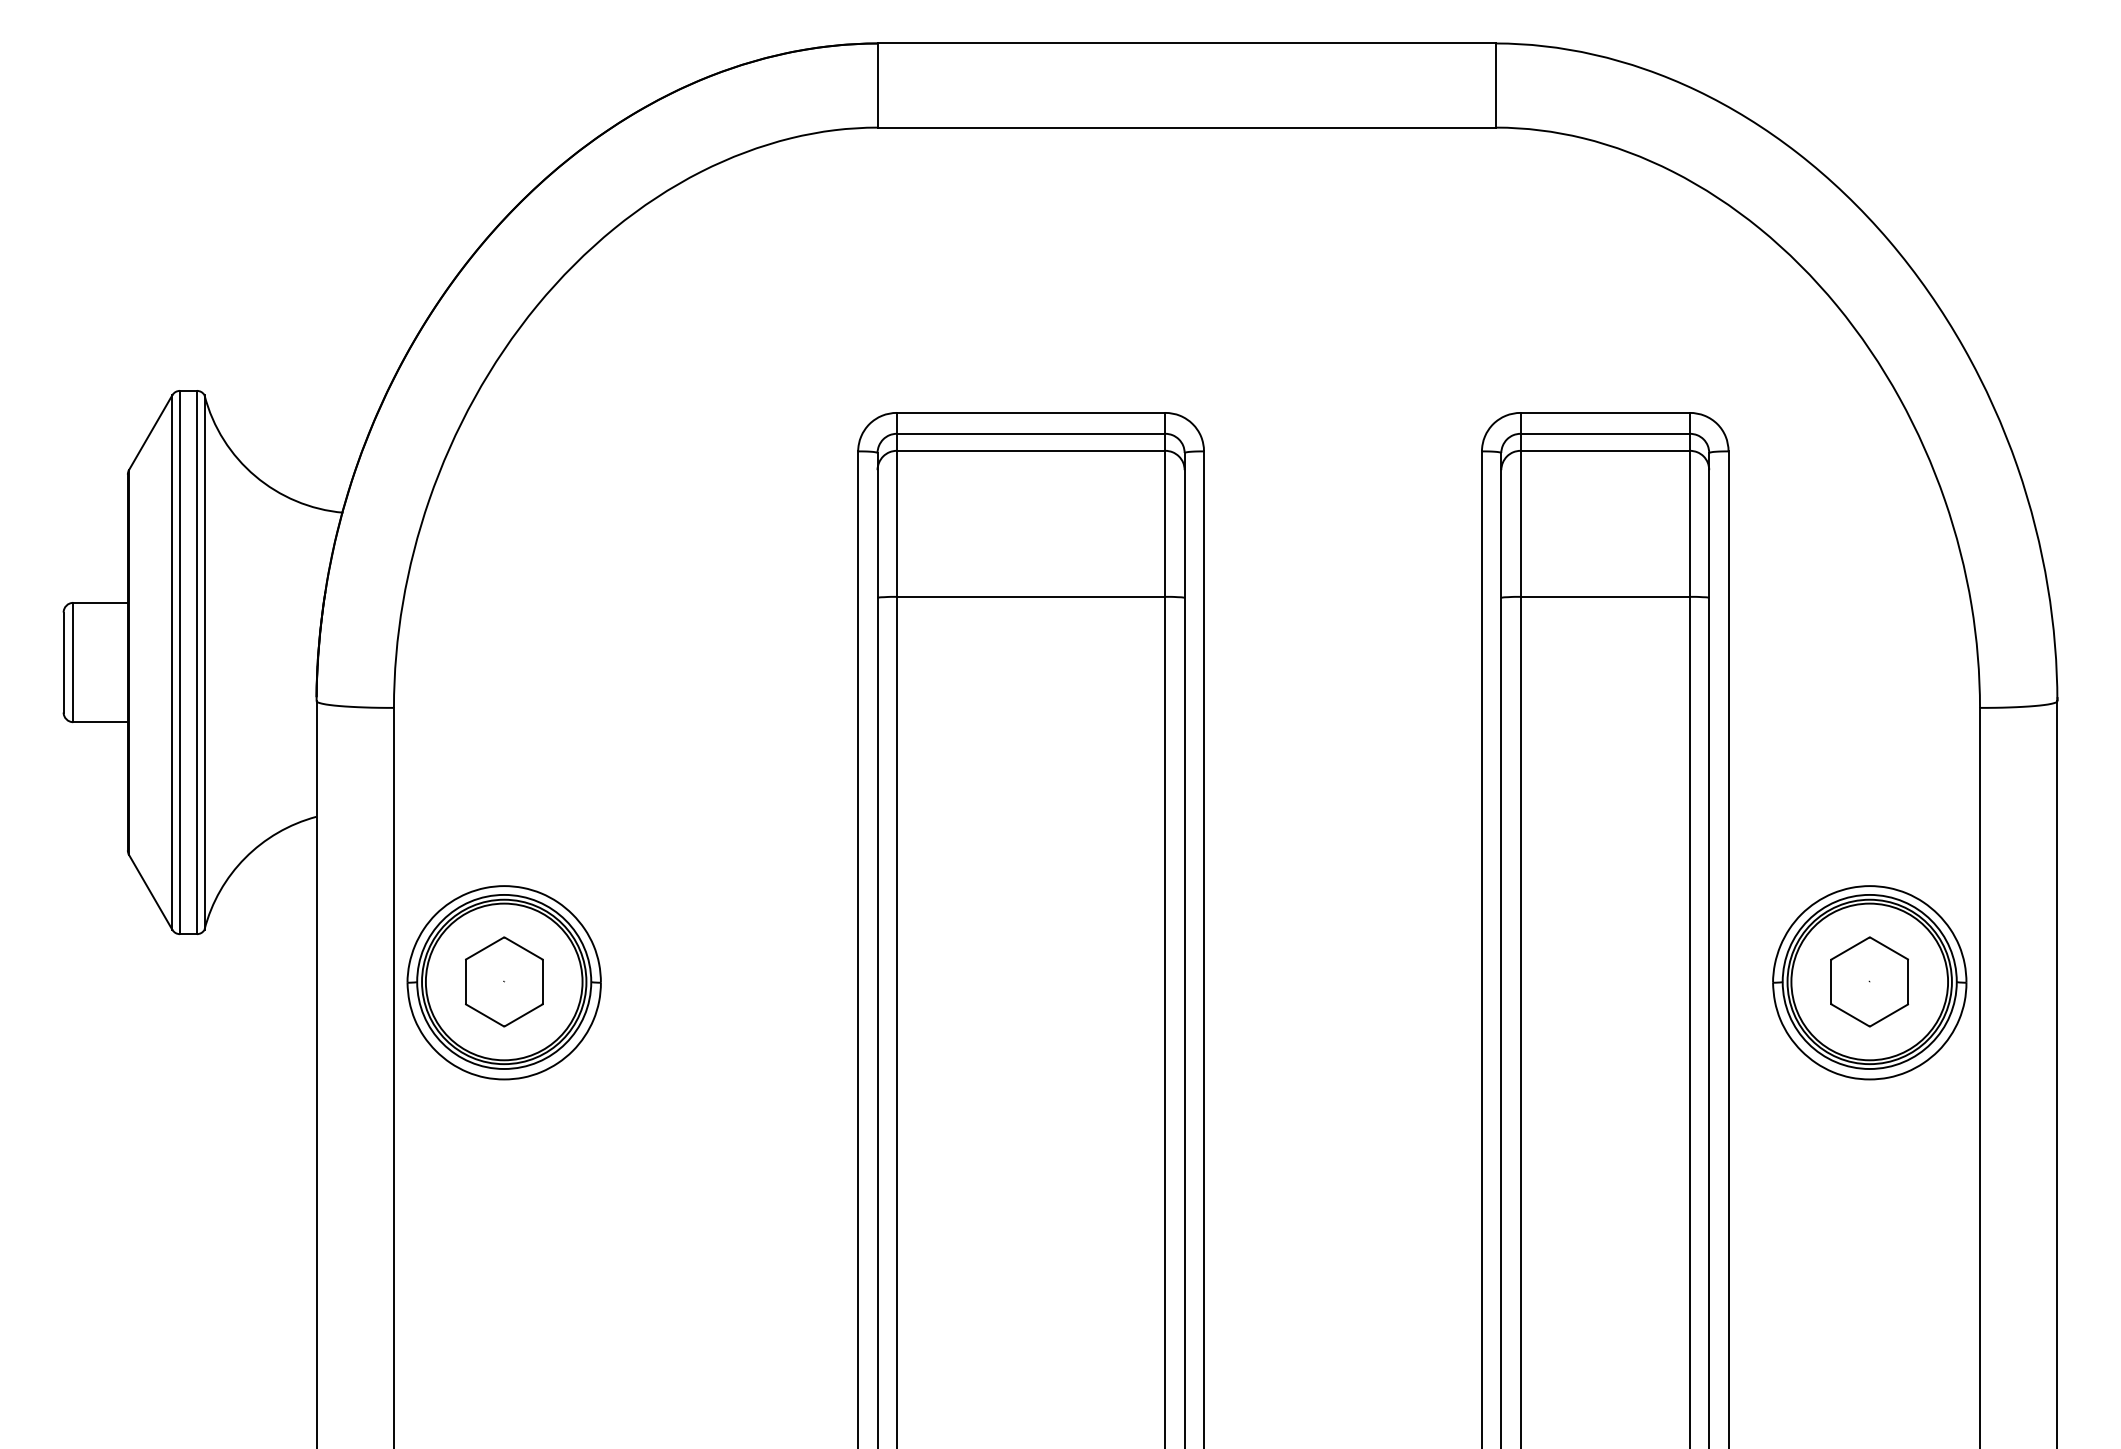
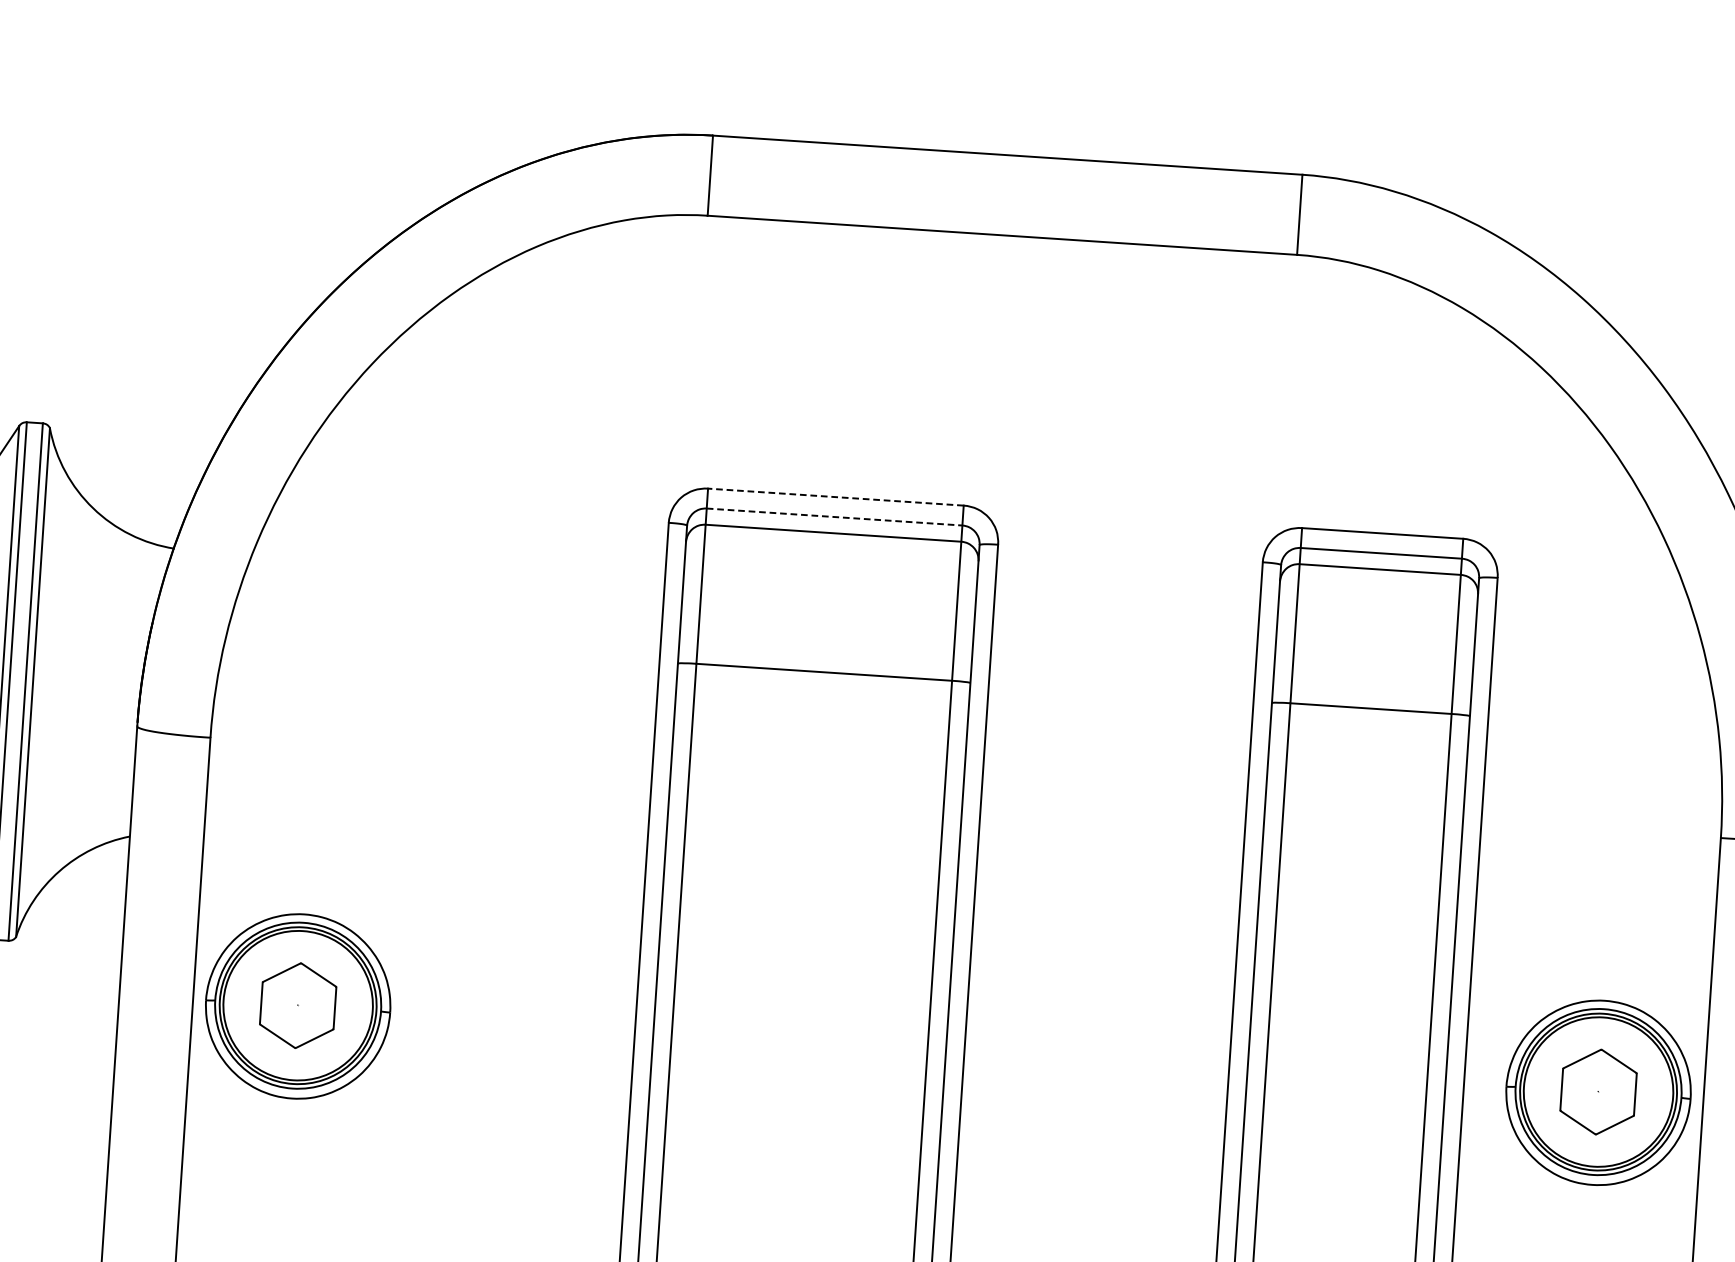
line: (1030, 412) -> (835, 496), solid -> dashed
line: (1031, 433) -> (834, 516), solid -> dashed

